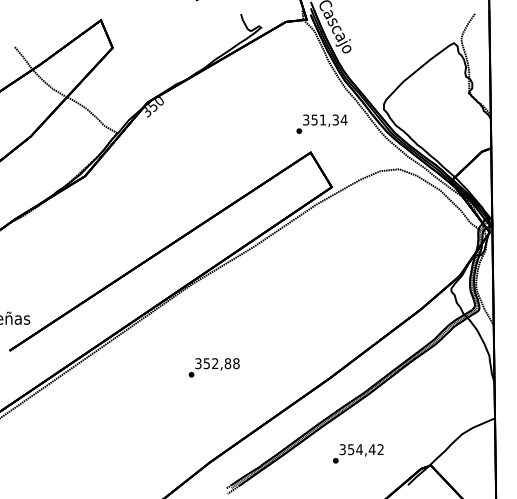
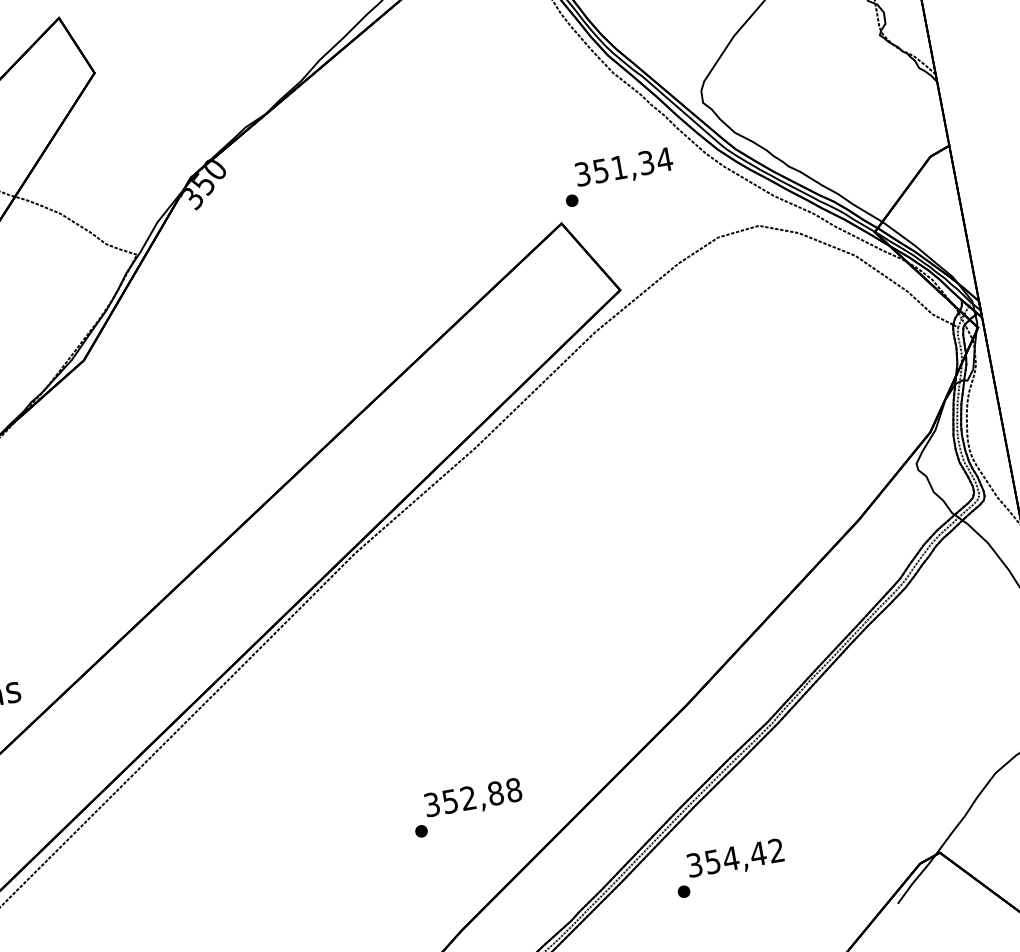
text: (321, 123) -> (617, 175), moved
text: (213, 367) -> (466, 807), moved
text: (358, 453) -> (730, 867), moved

